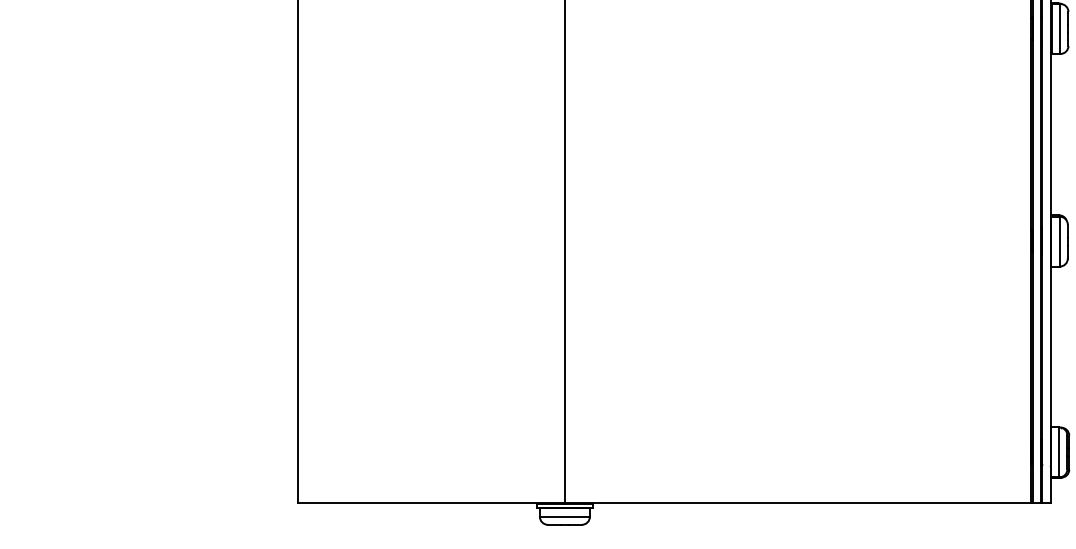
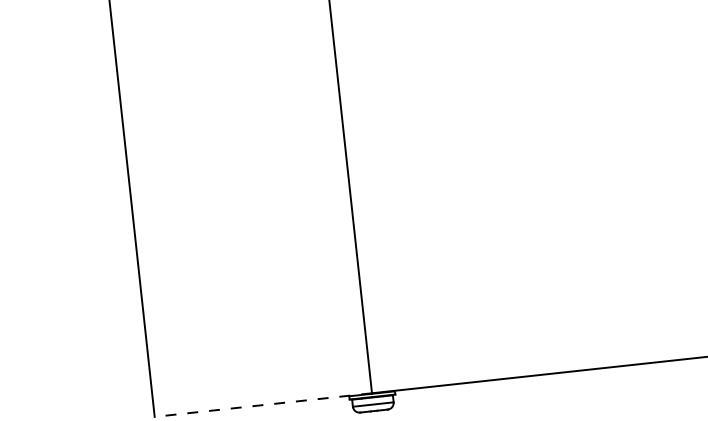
line: (431, 502) -> (263, 404), solid -> dashed

